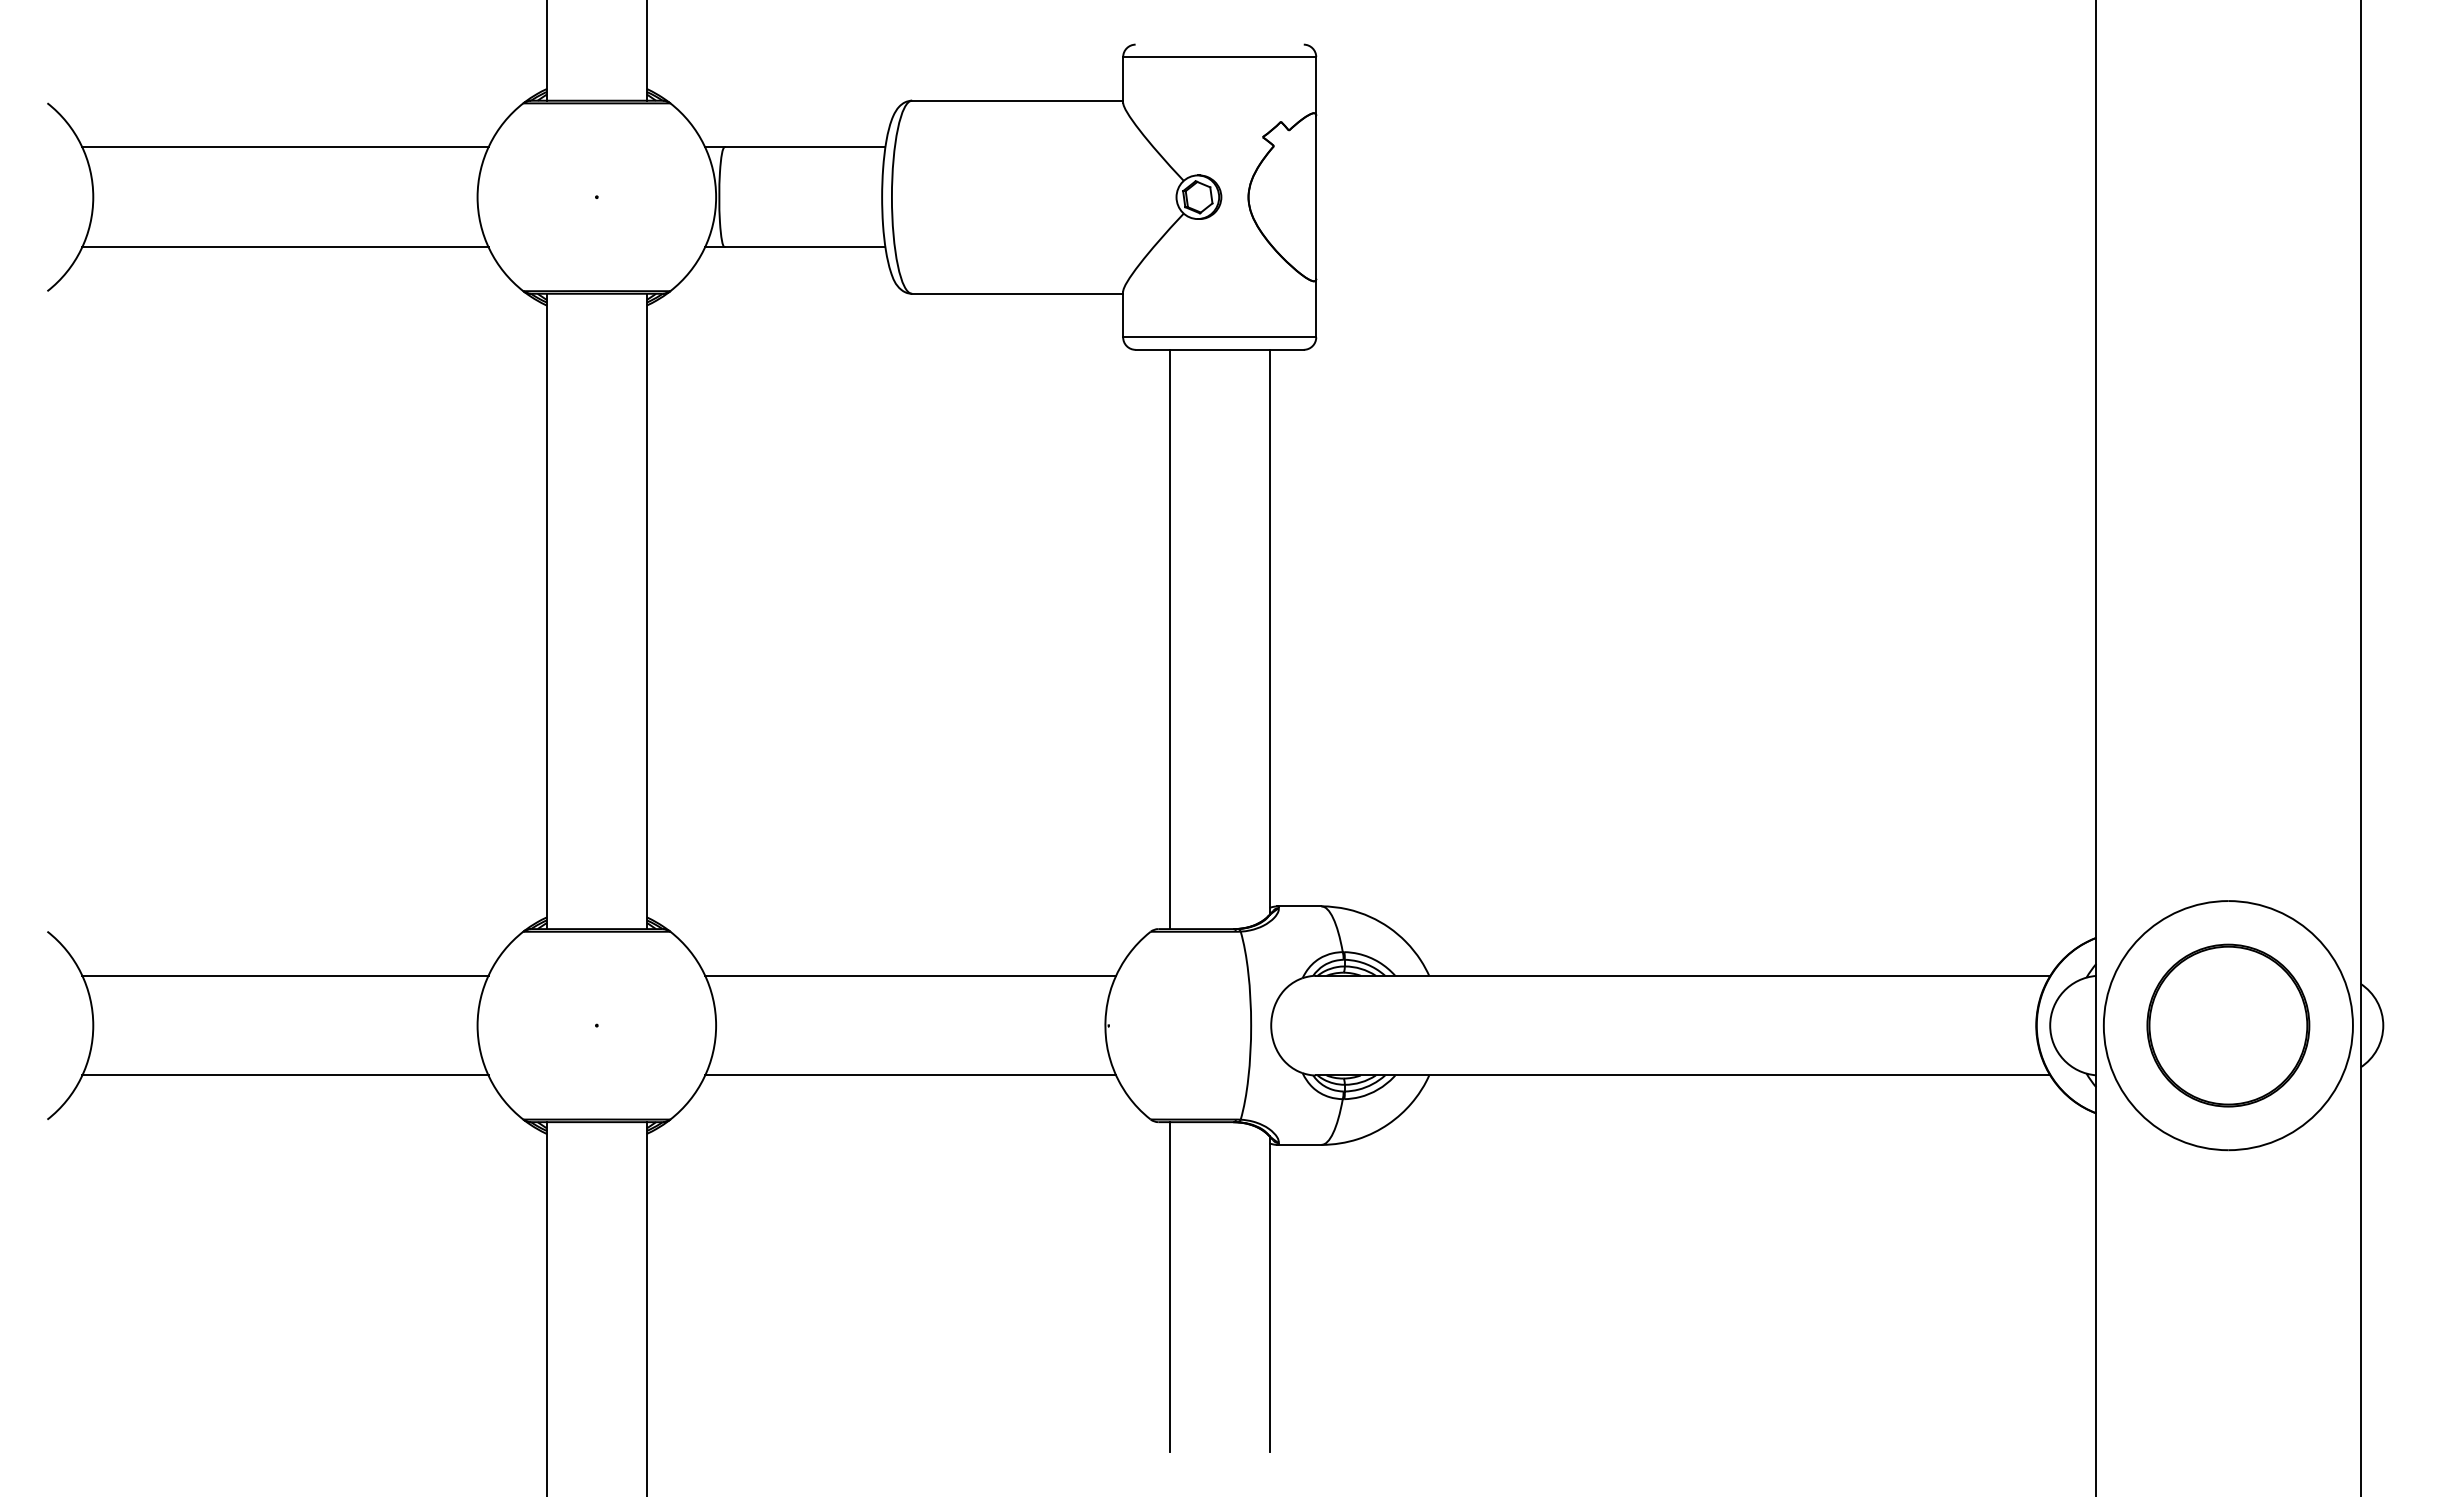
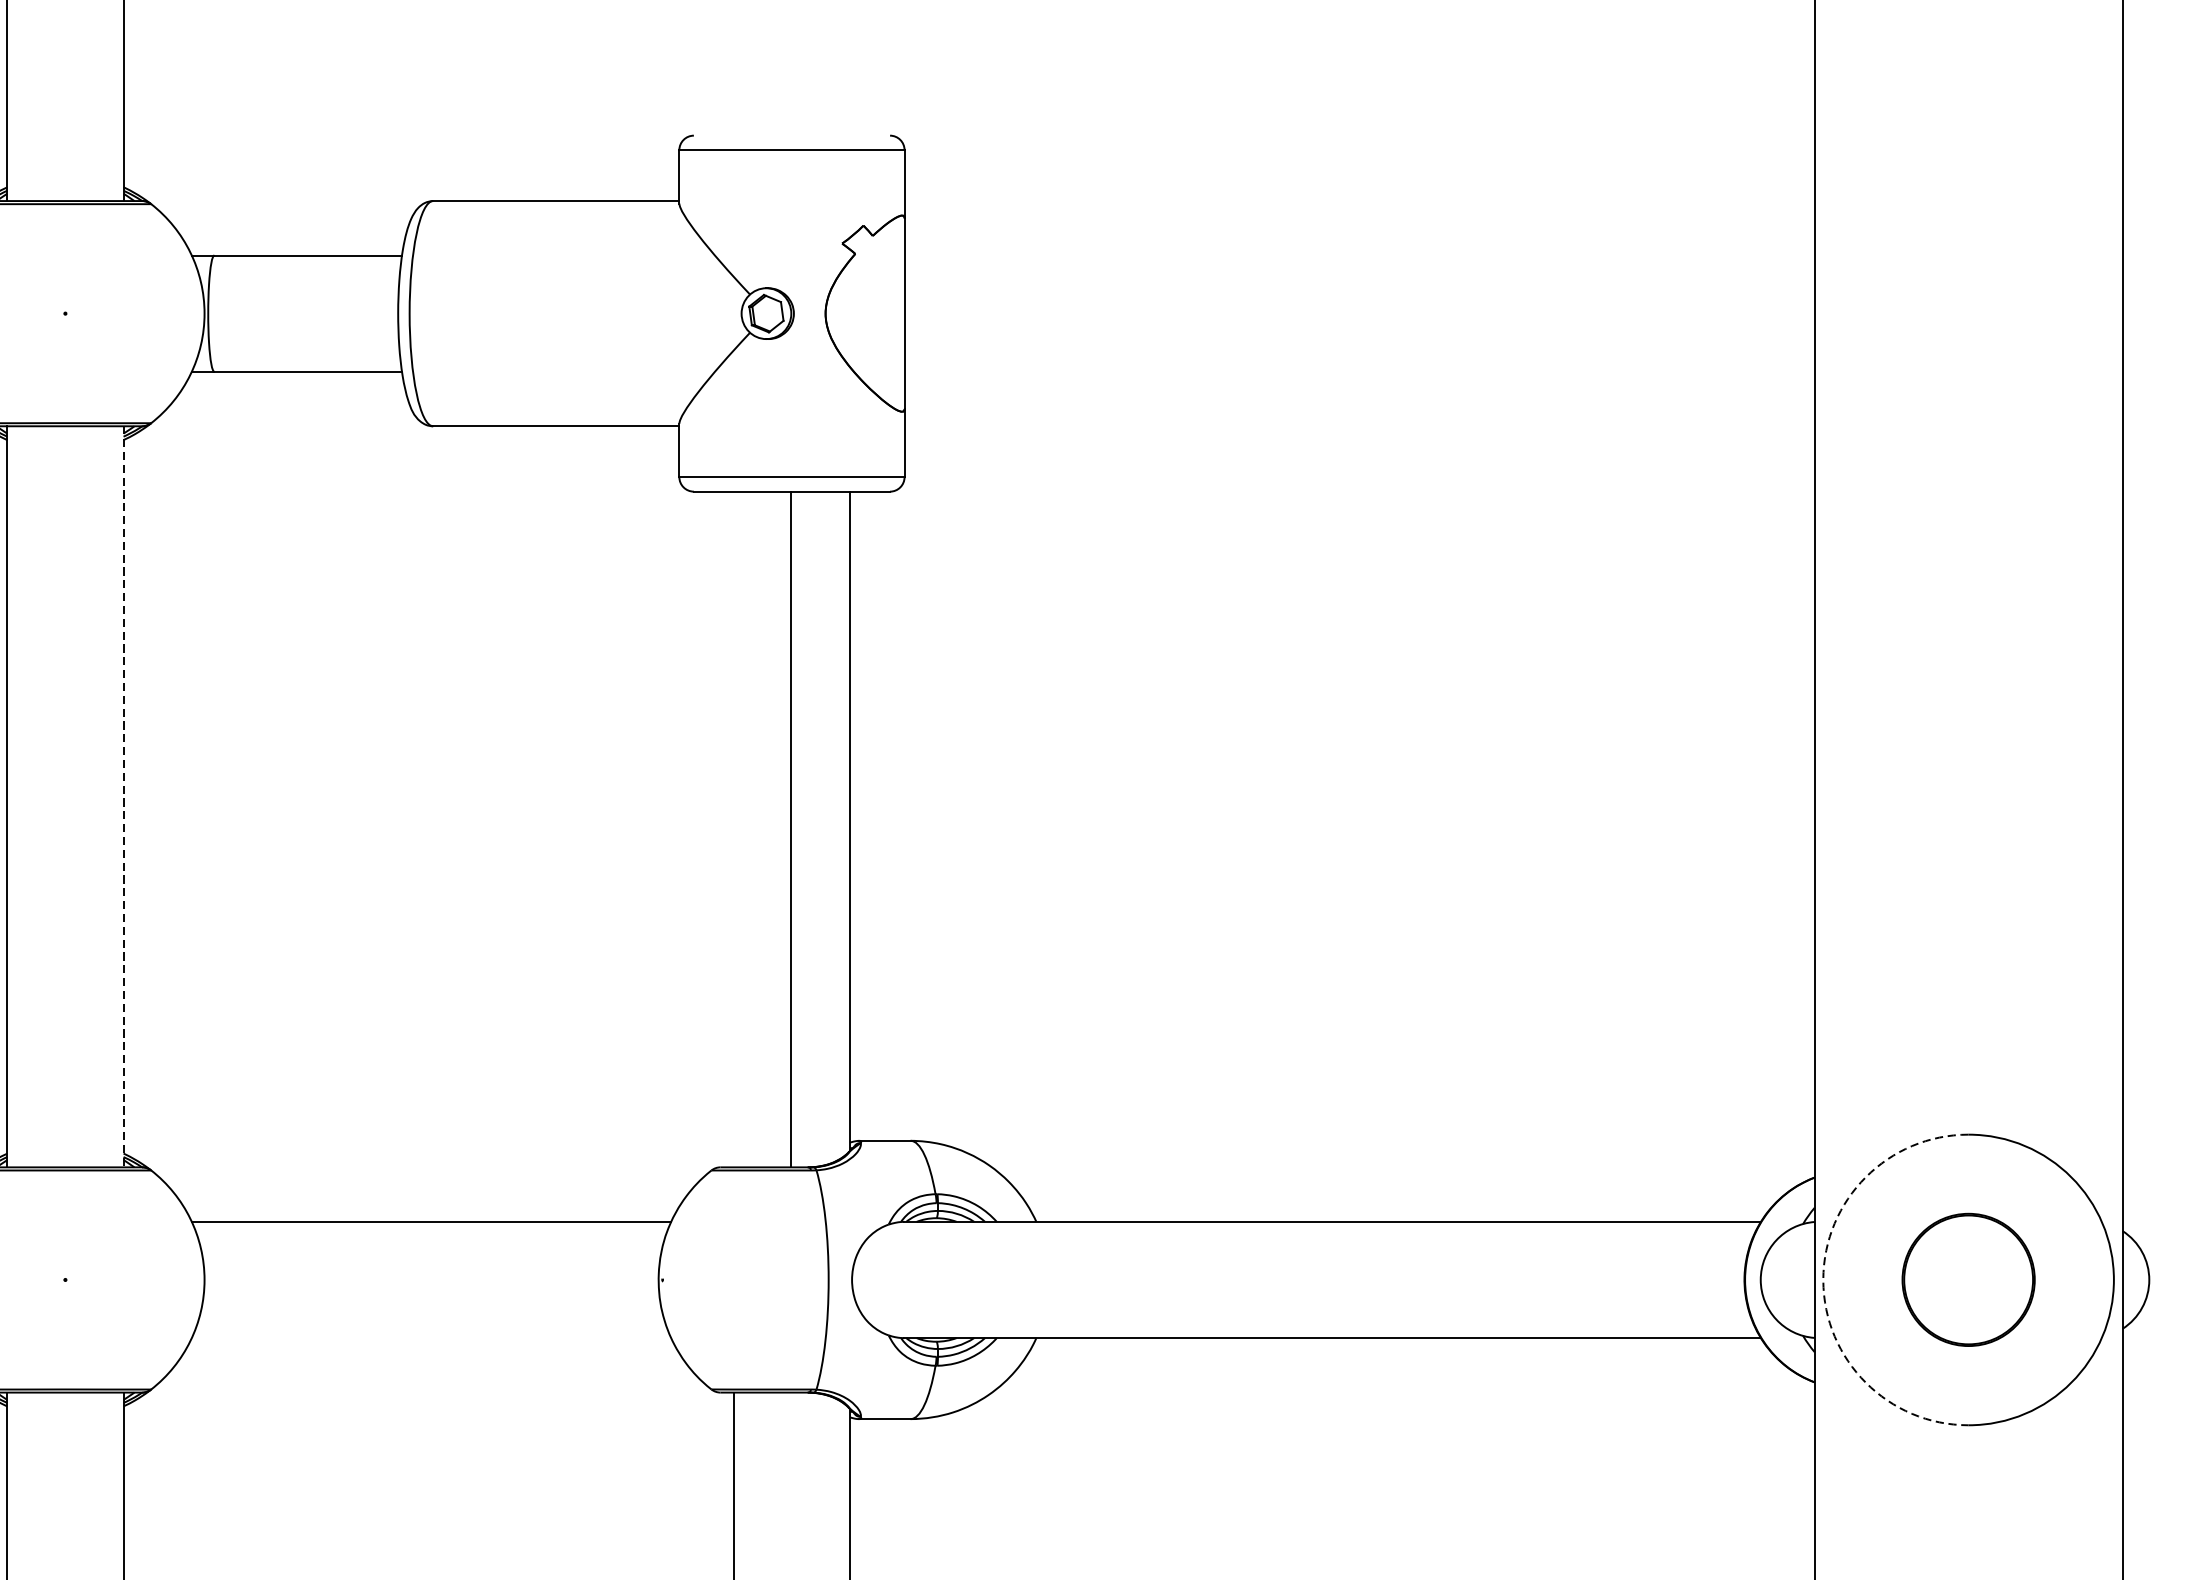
line: (646, 611) -> (123, 796), solid -> dashed
line: (1169, 639) -> (790, 829), moved
arc: (2103, 1025) -> (1822, 1279), solid -> dashed
part: (2228, 1025) -> (1968, 1279), size x0.7
line: (910, 1075) -> (431, 1338), removed

